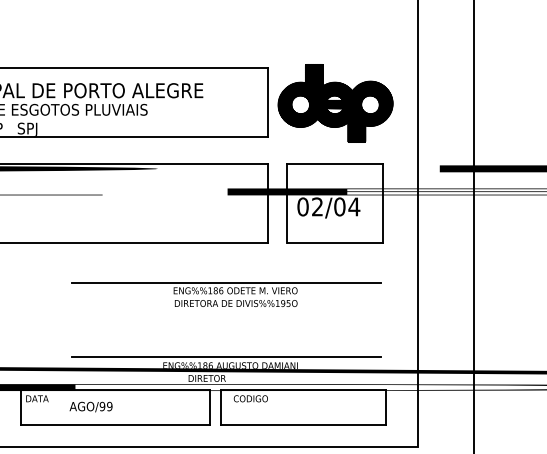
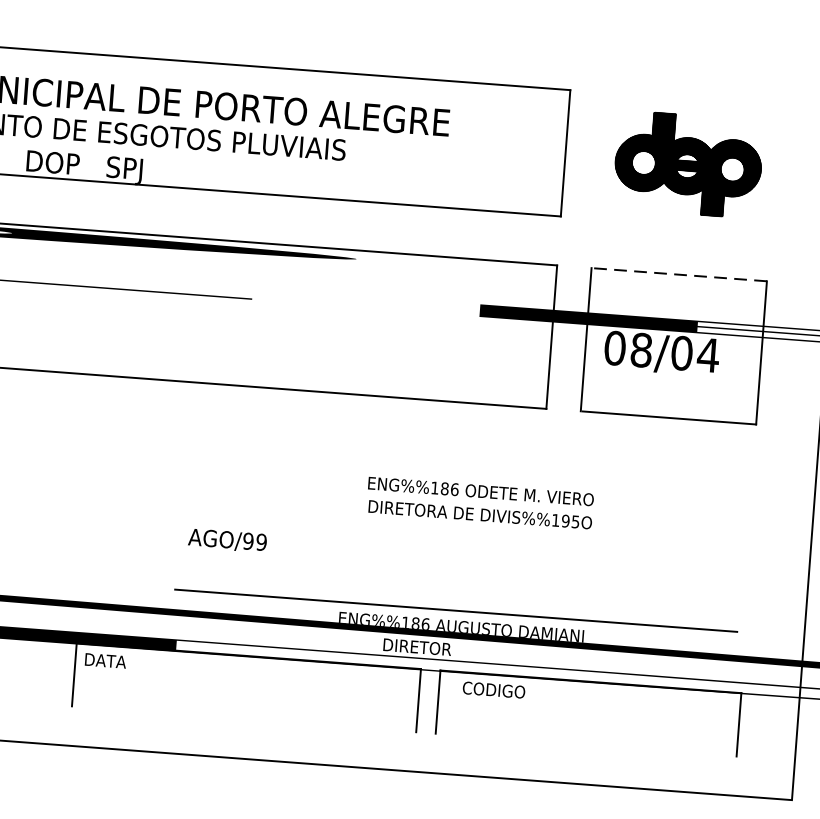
part: (335, 103) -> (688, 164), size x0.7
line: (334, 164) -> (678, 275), solid -> dashed
text: (317, 206) -> (641, 349), 02/04 -> 08/04
line: (226, 283) -> (465, 477), removed
text: (90, 406) -> (226, 539), moved
line: (115, 425) -> (244, 720), removed
line: (303, 425) -> (586, 745), removed

